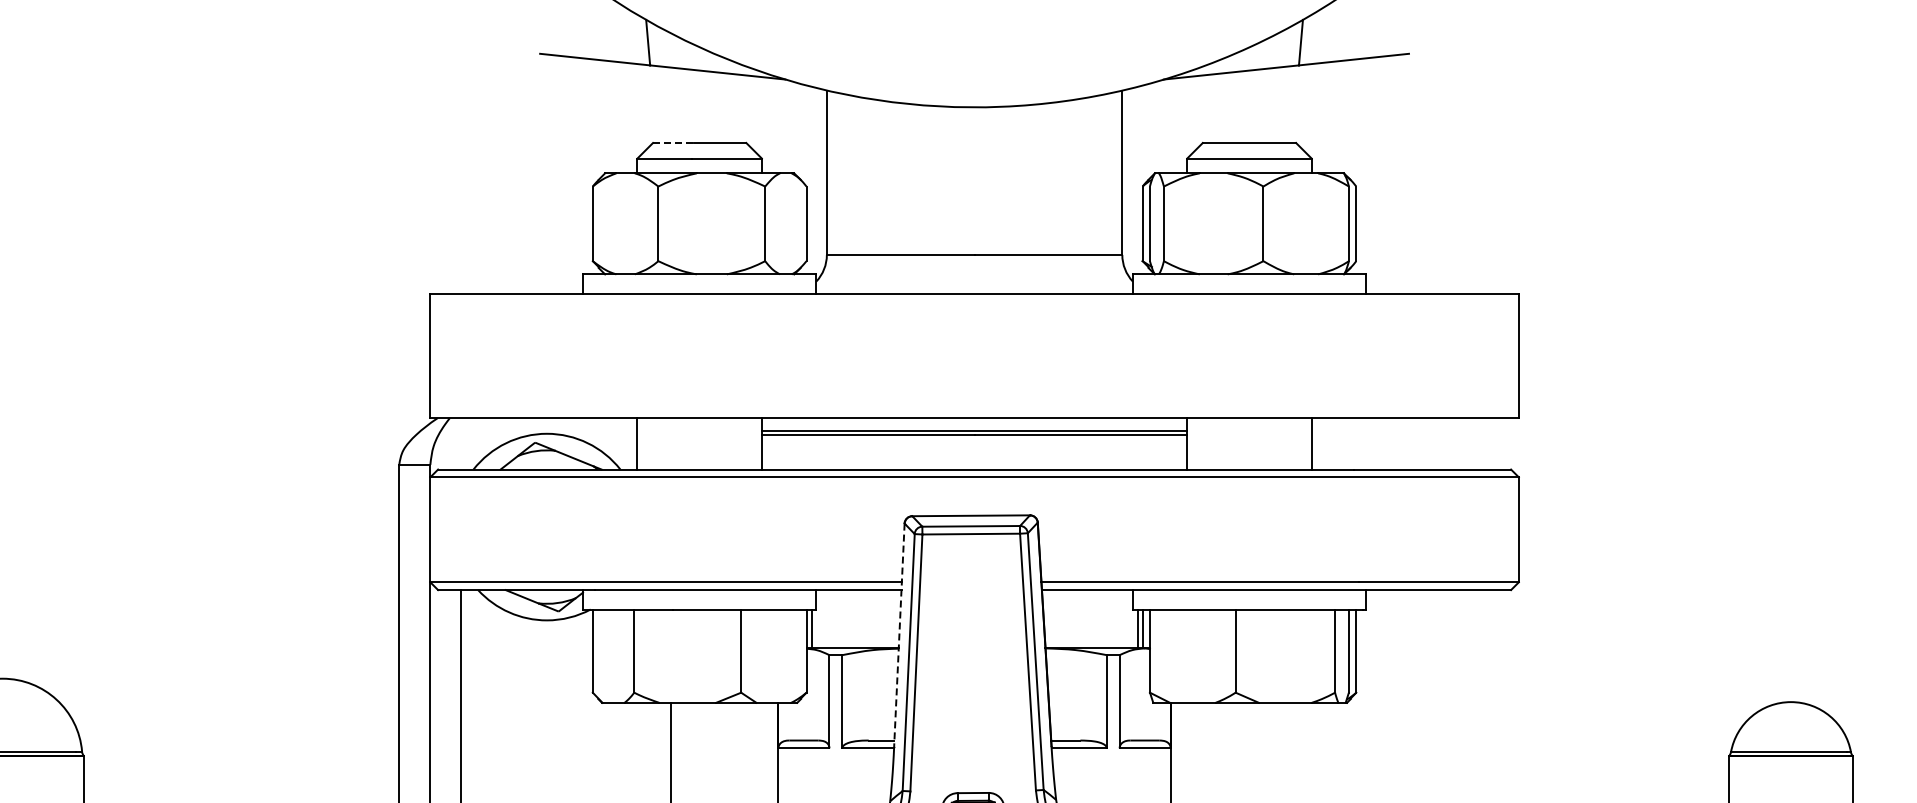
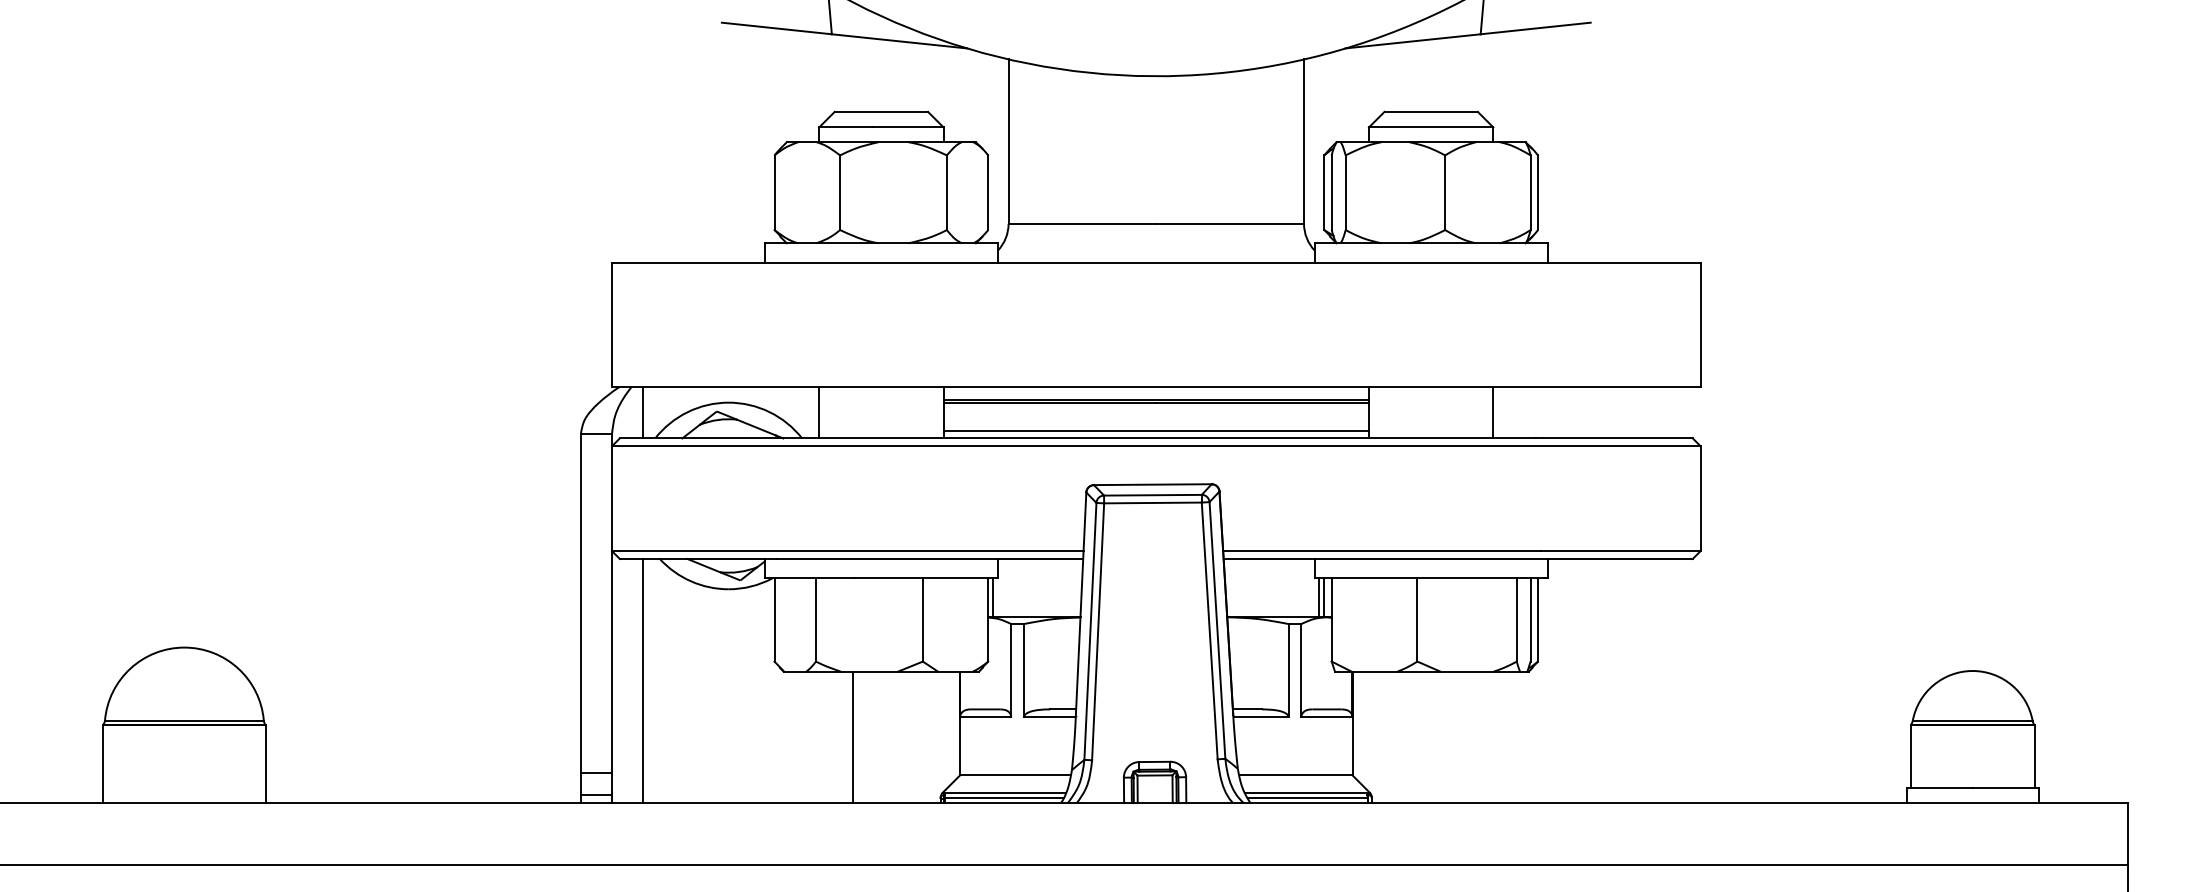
line: (673, 142) -> (855, 111), dashed -> solid
line: (461, 443) -> (643, 412), added
line: (973, 461) -> (1155, 430), added
line: (899, 635) -> (1081, 604), dashed -> solid

